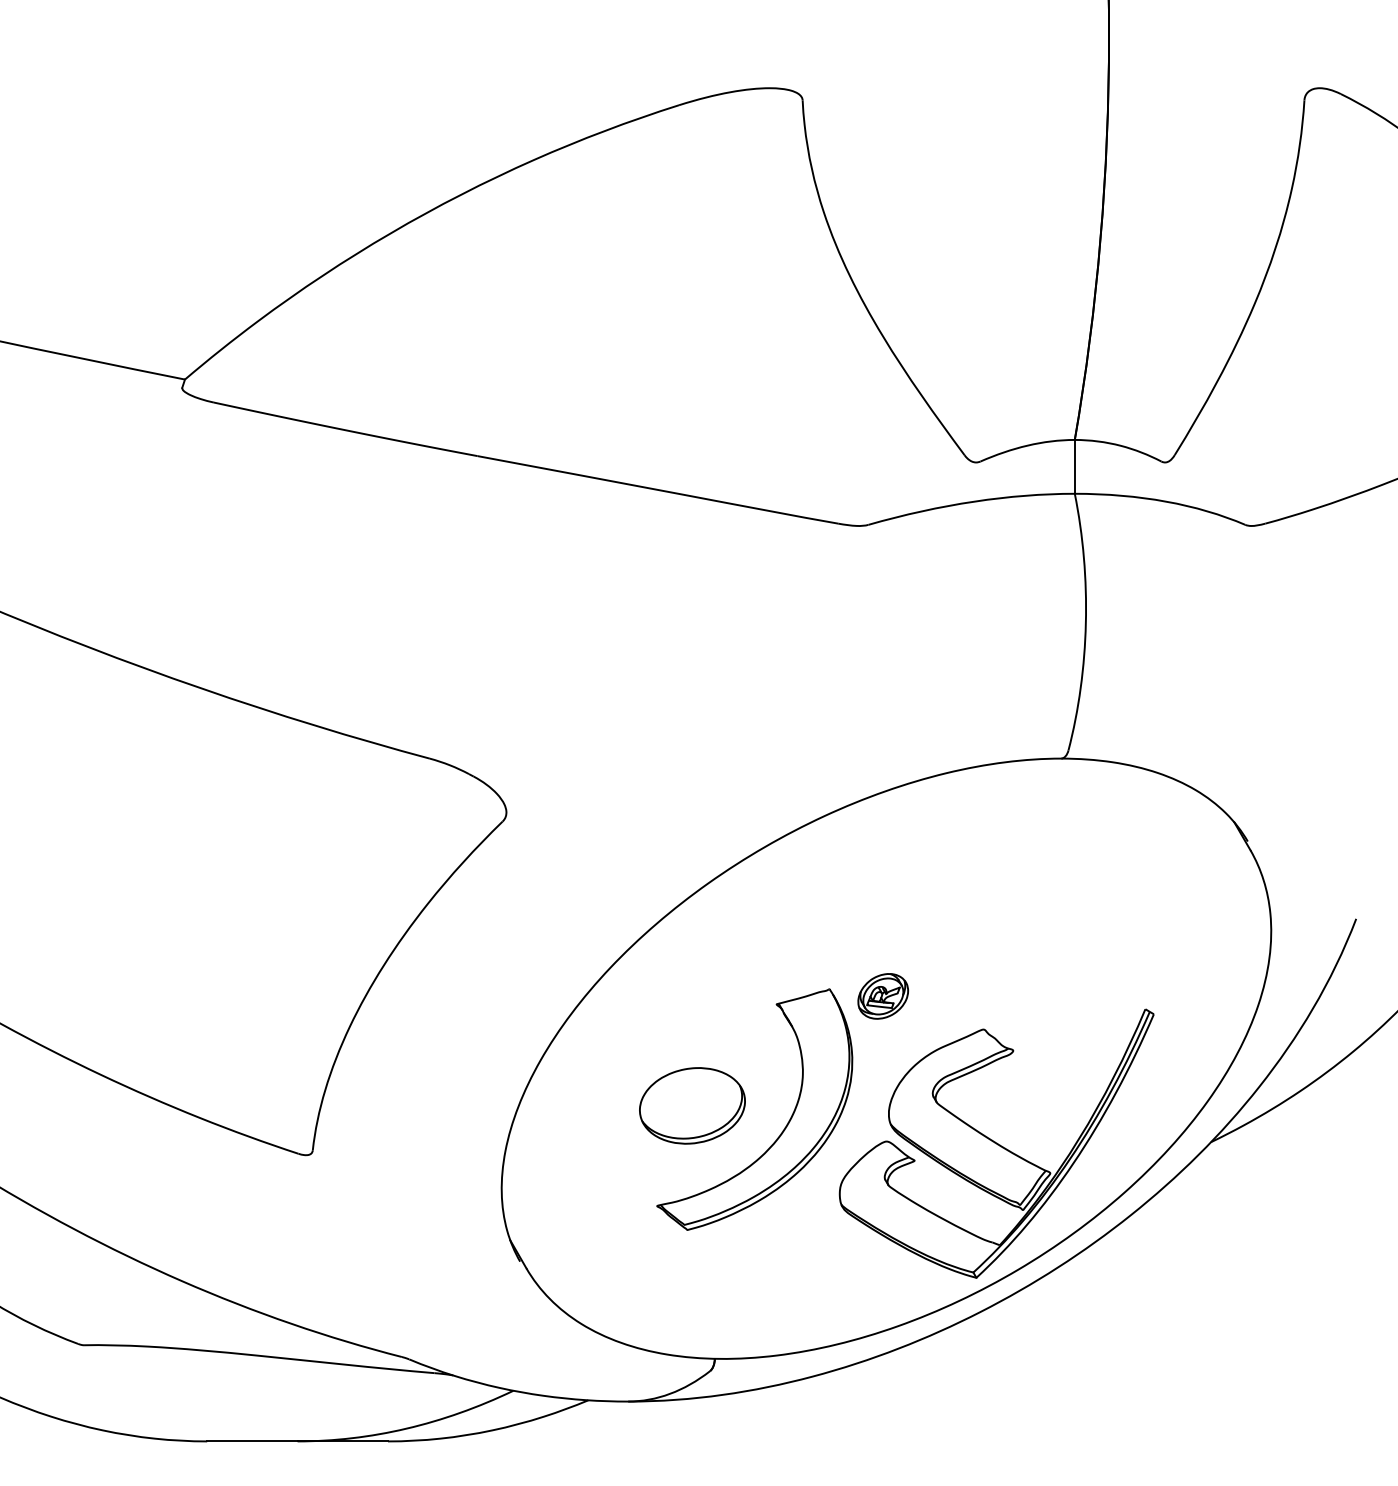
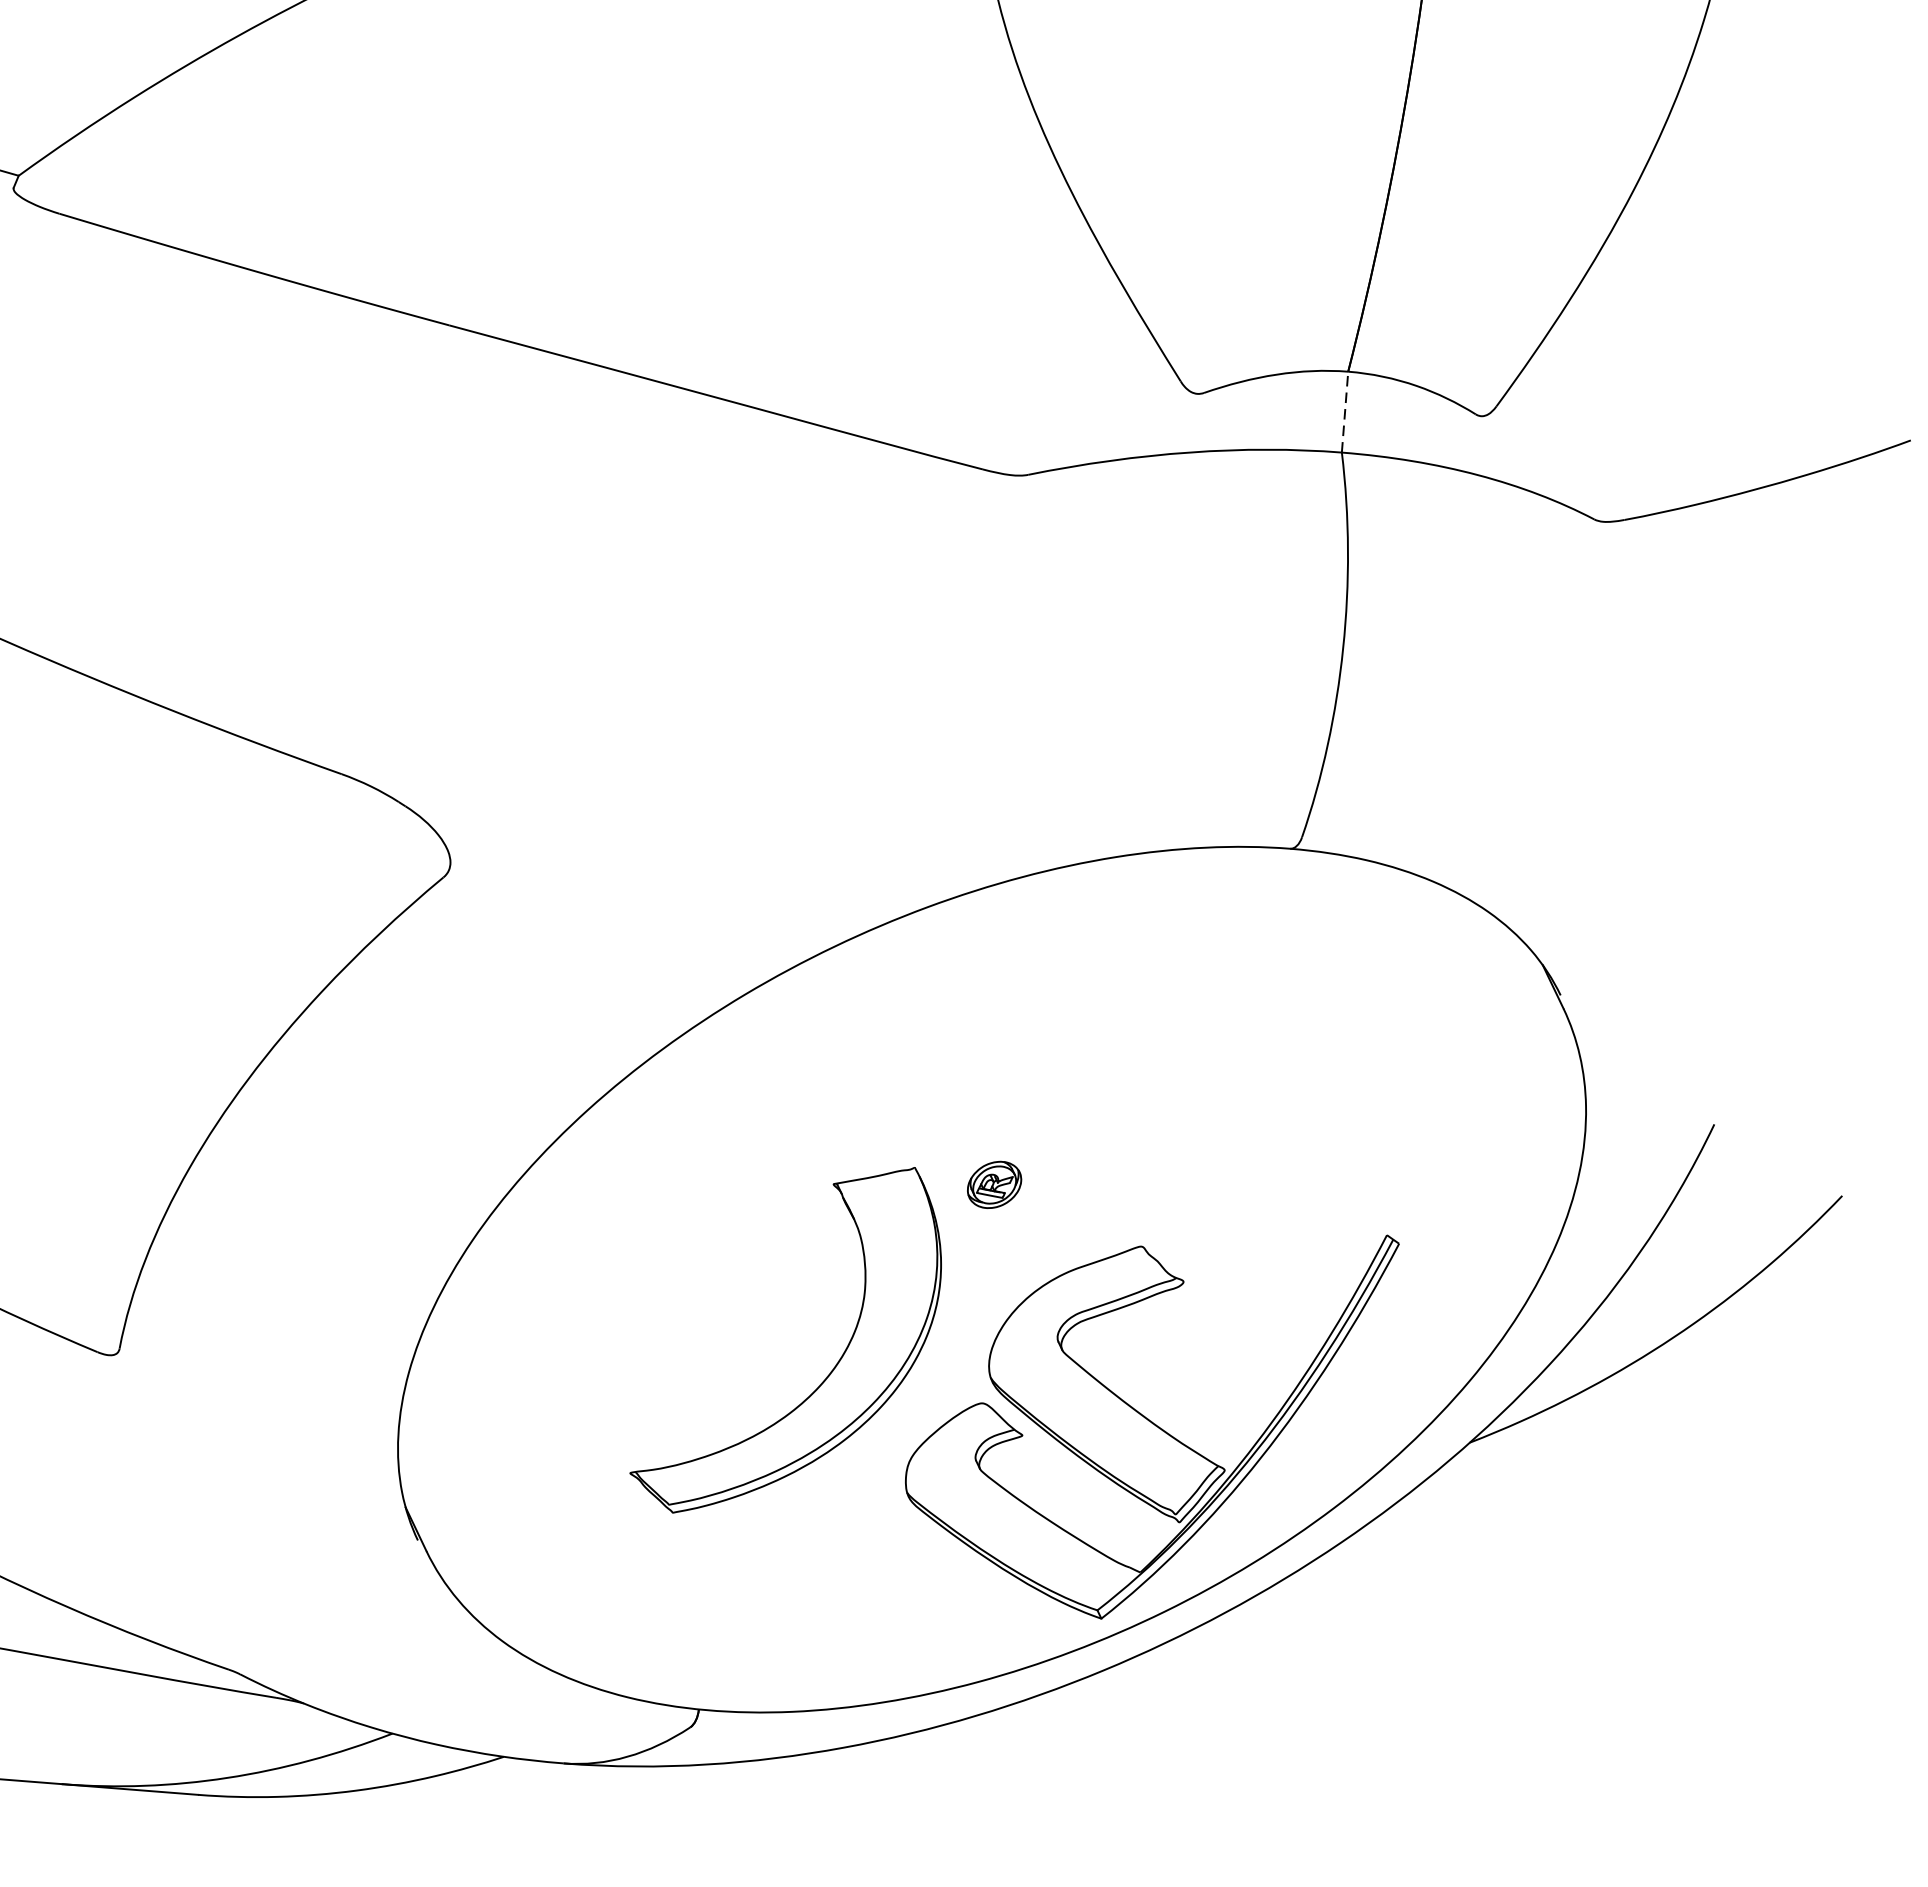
line: (1074, 466) -> (1344, 411), solid -> dashed
part: (882, 996) -> (993, 1184), size x0.7
part: (692, 1105) -> (695, 1326), removed

